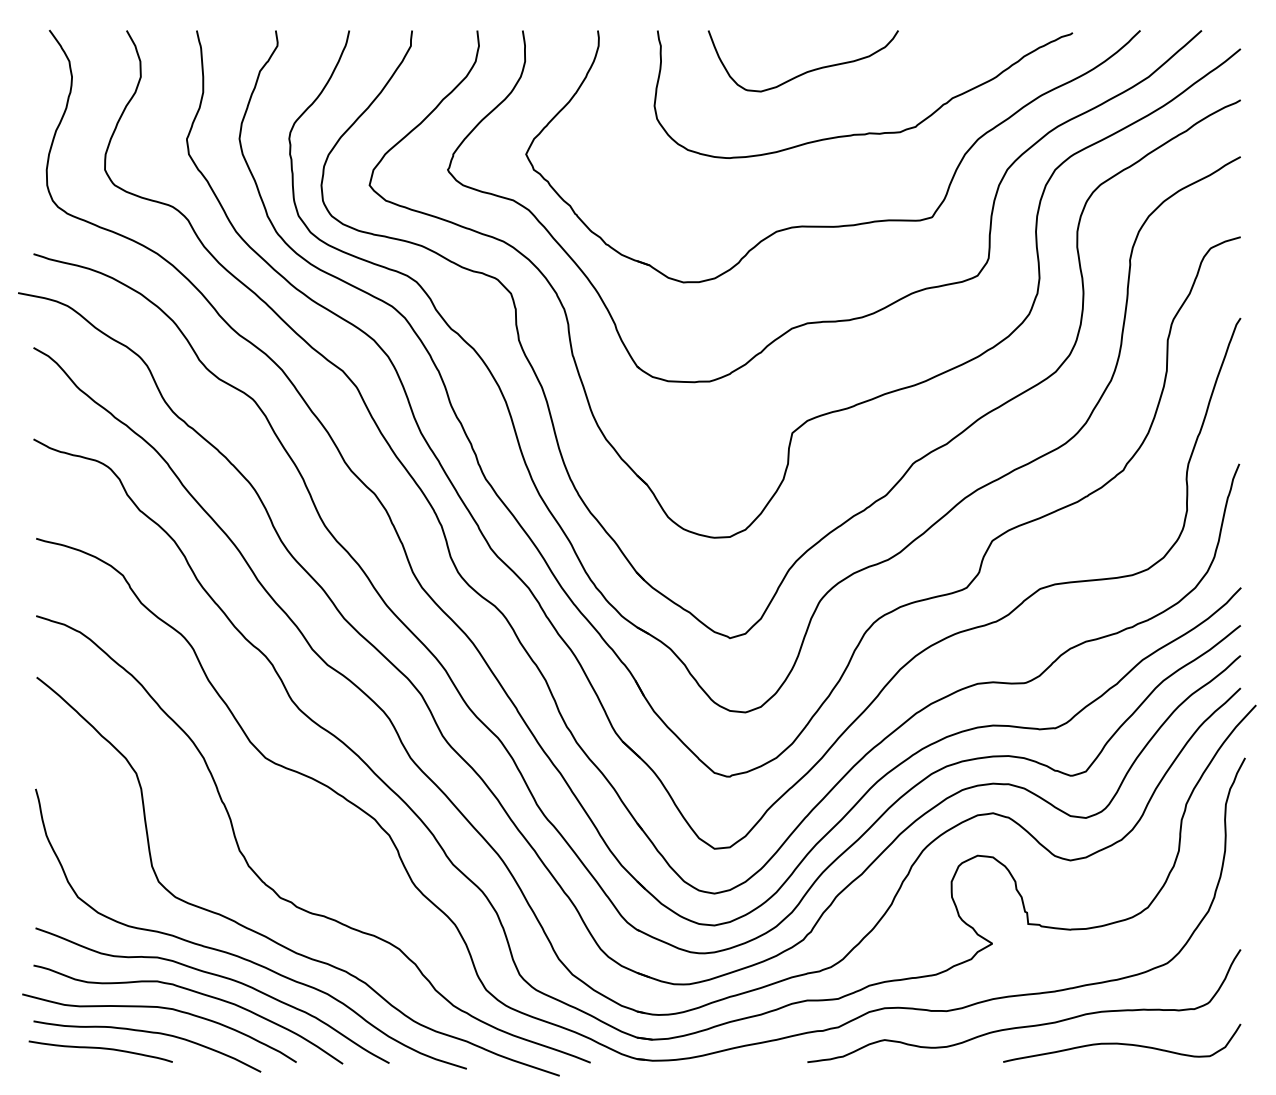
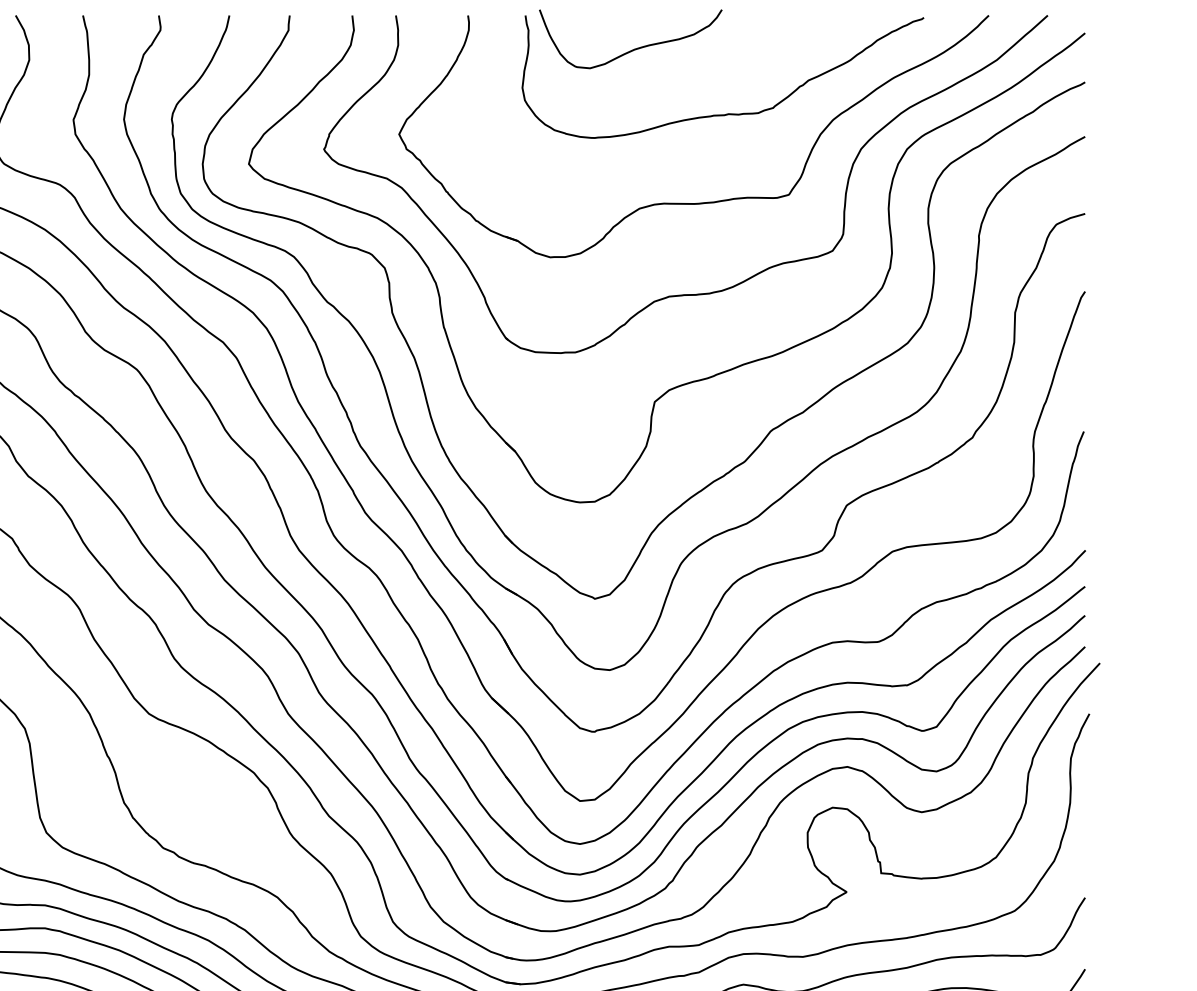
curve: (805, 71) -> (632, 49), moved

